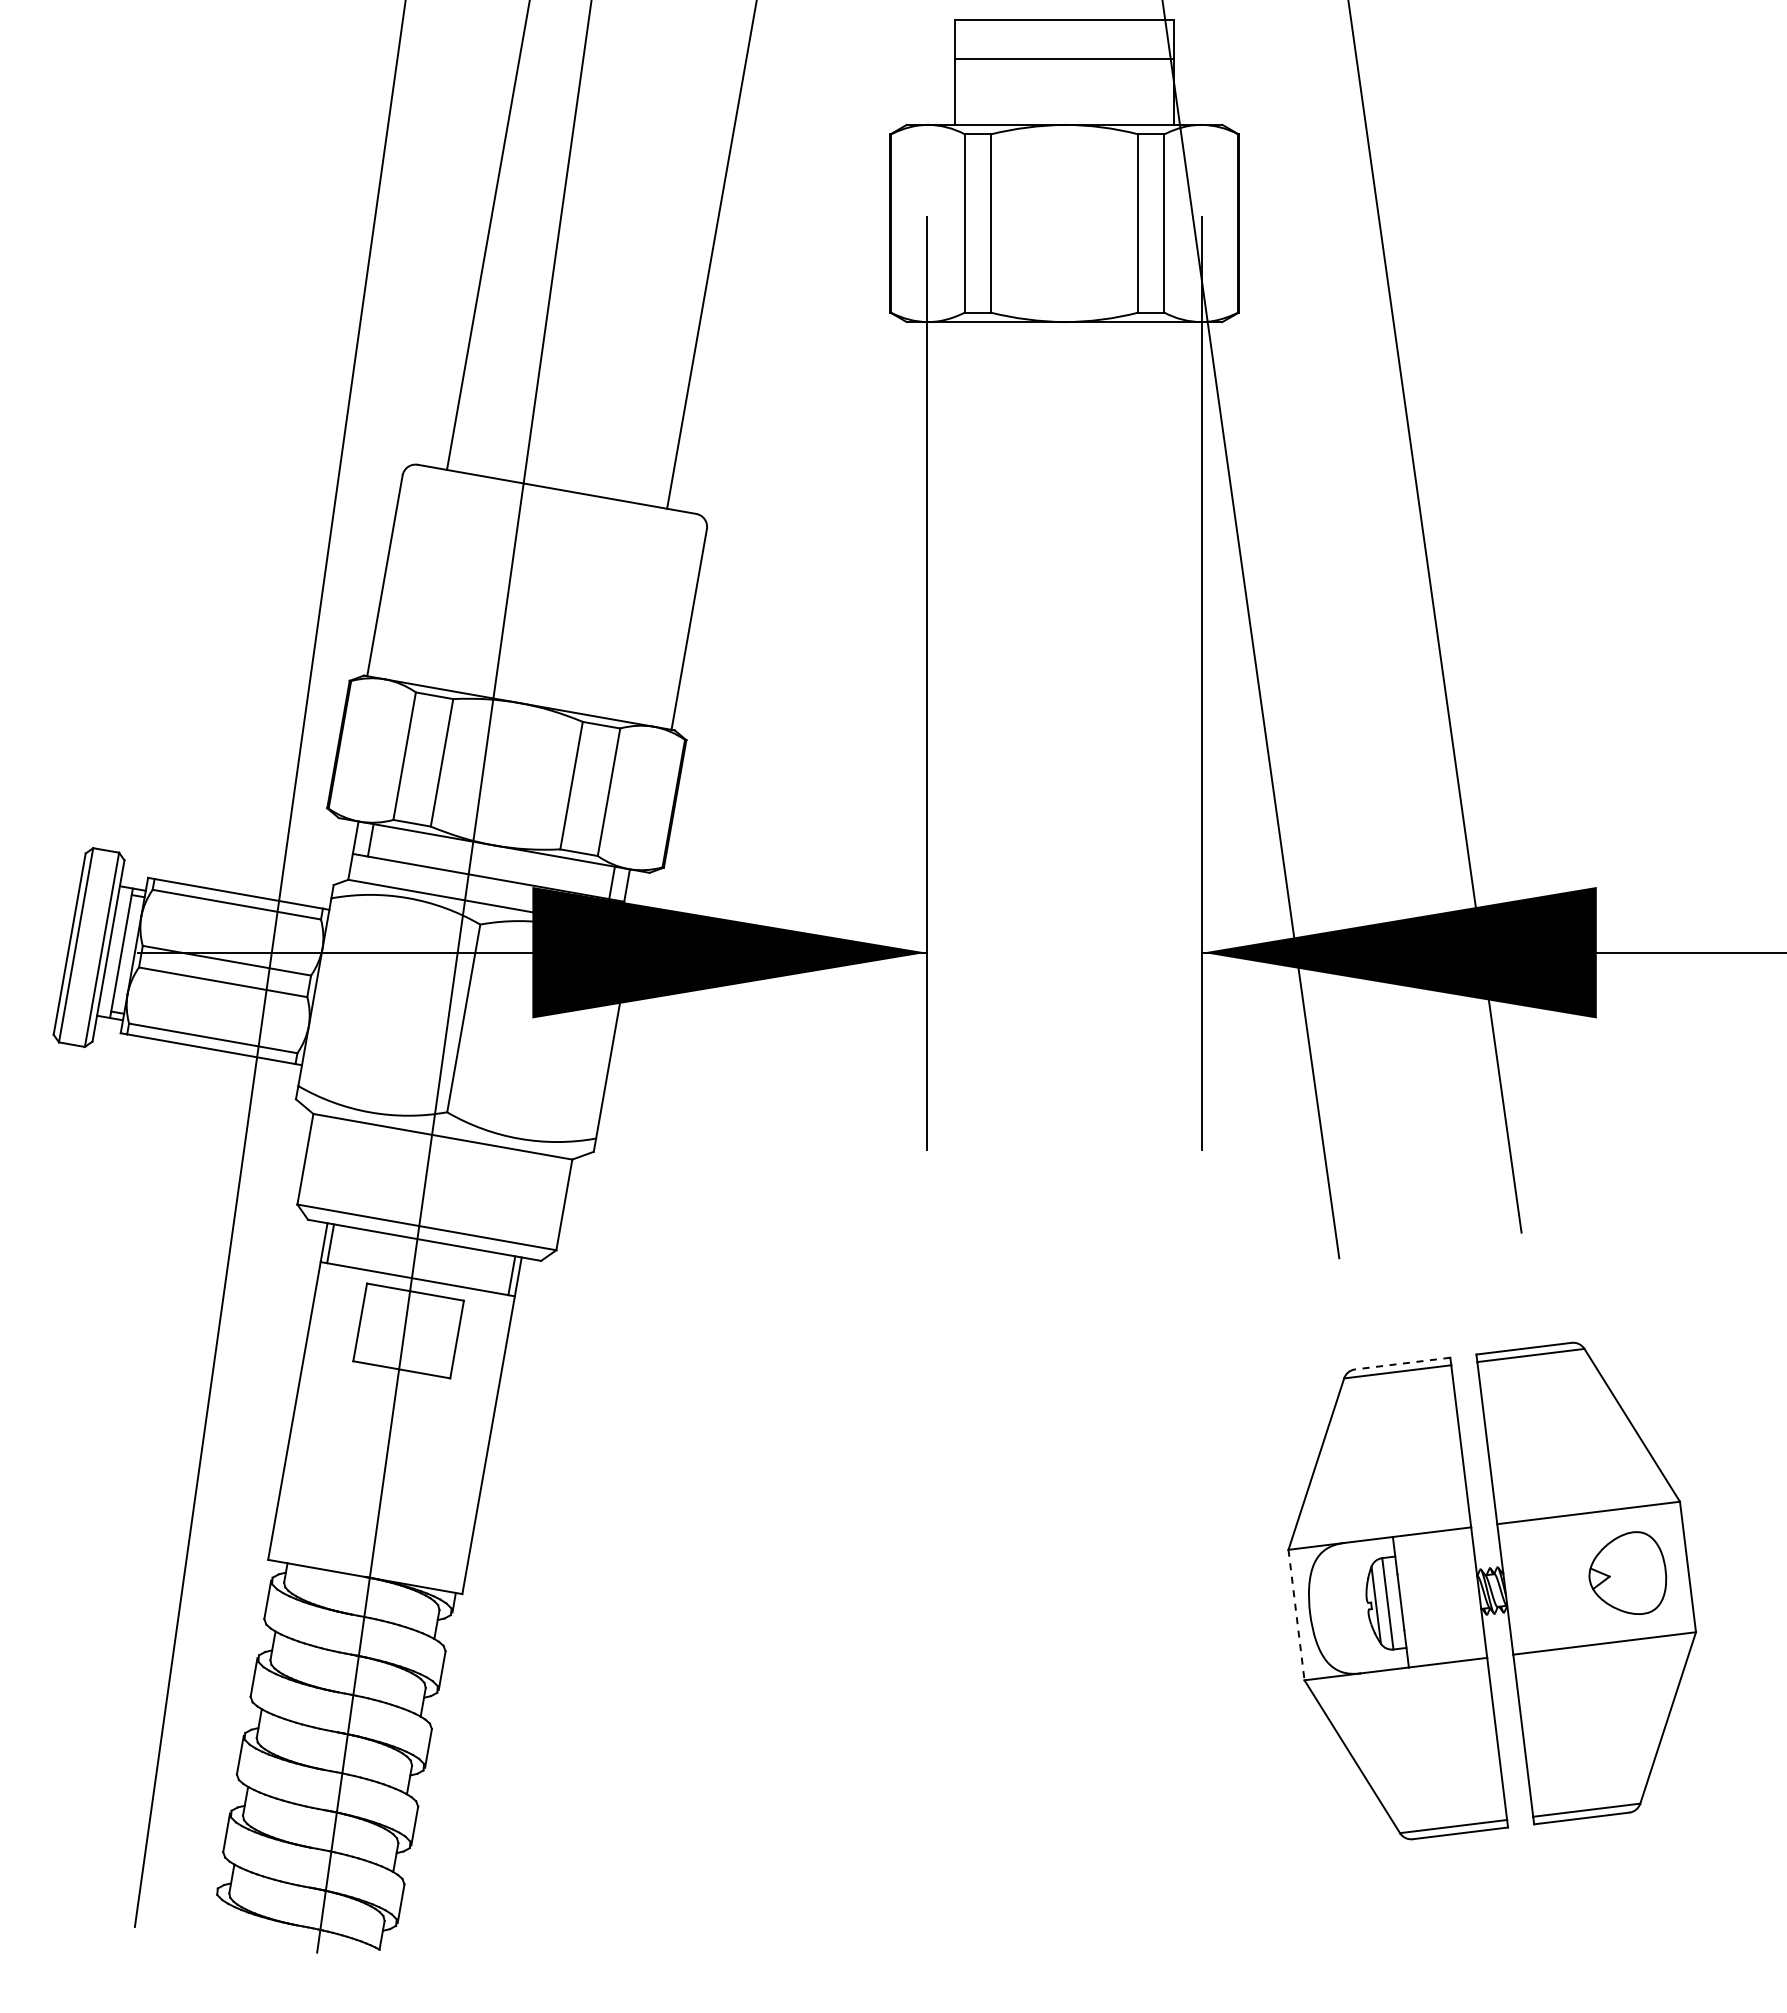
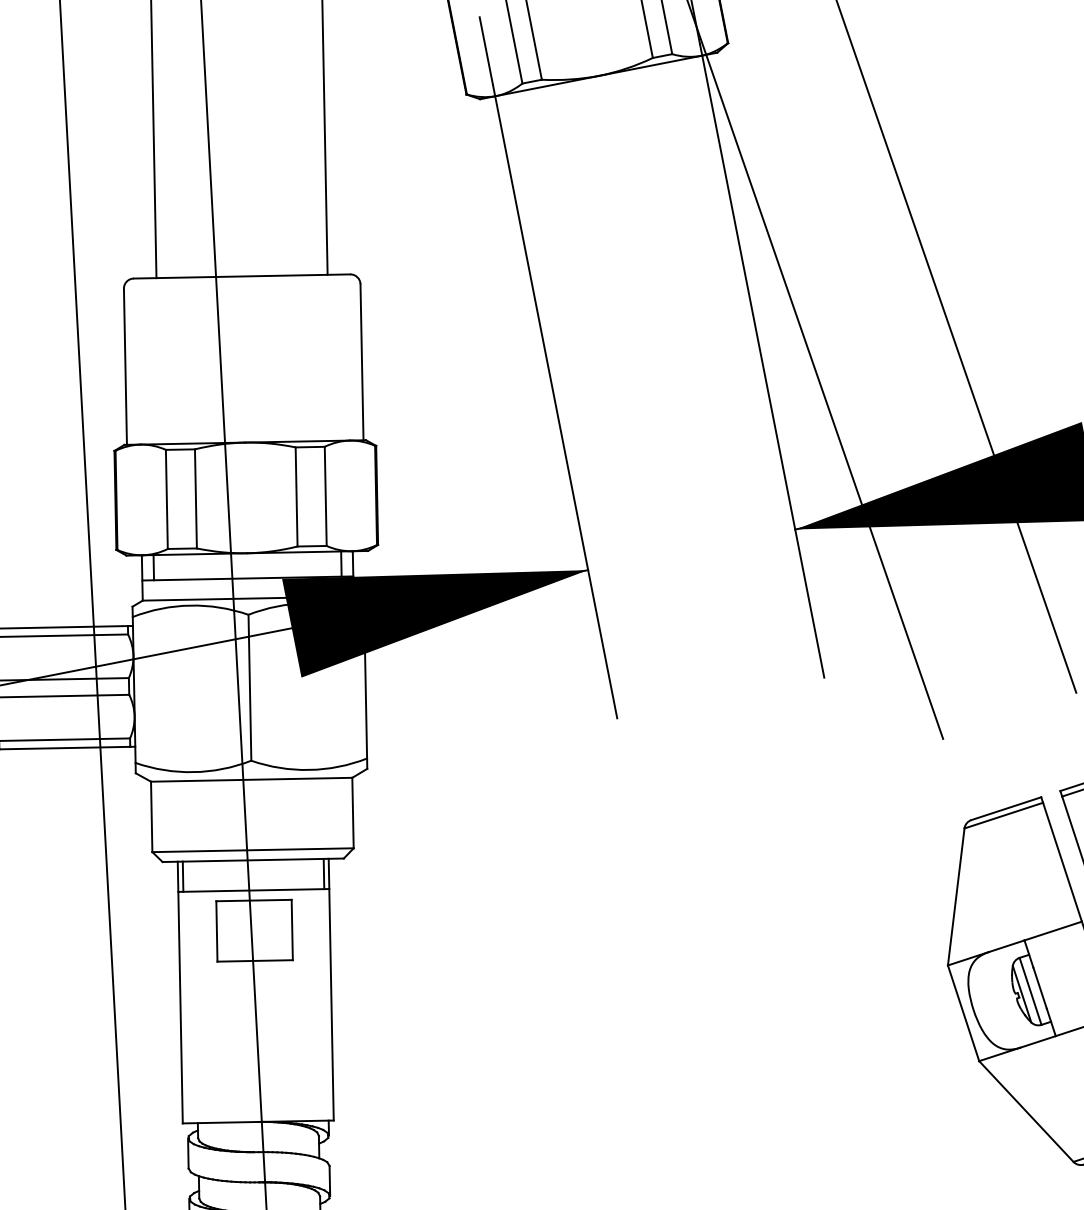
line: (1402, 1363) -> (1006, 808), dashed -> solid
line: (1296, 1615) -> (963, 1013), dashed -> solid

